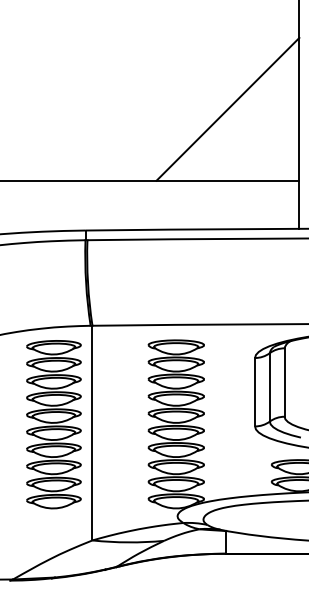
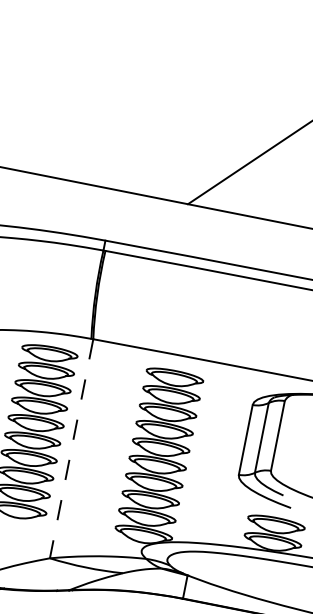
line: (92, 433) -> (71, 449), solid -> dashed

